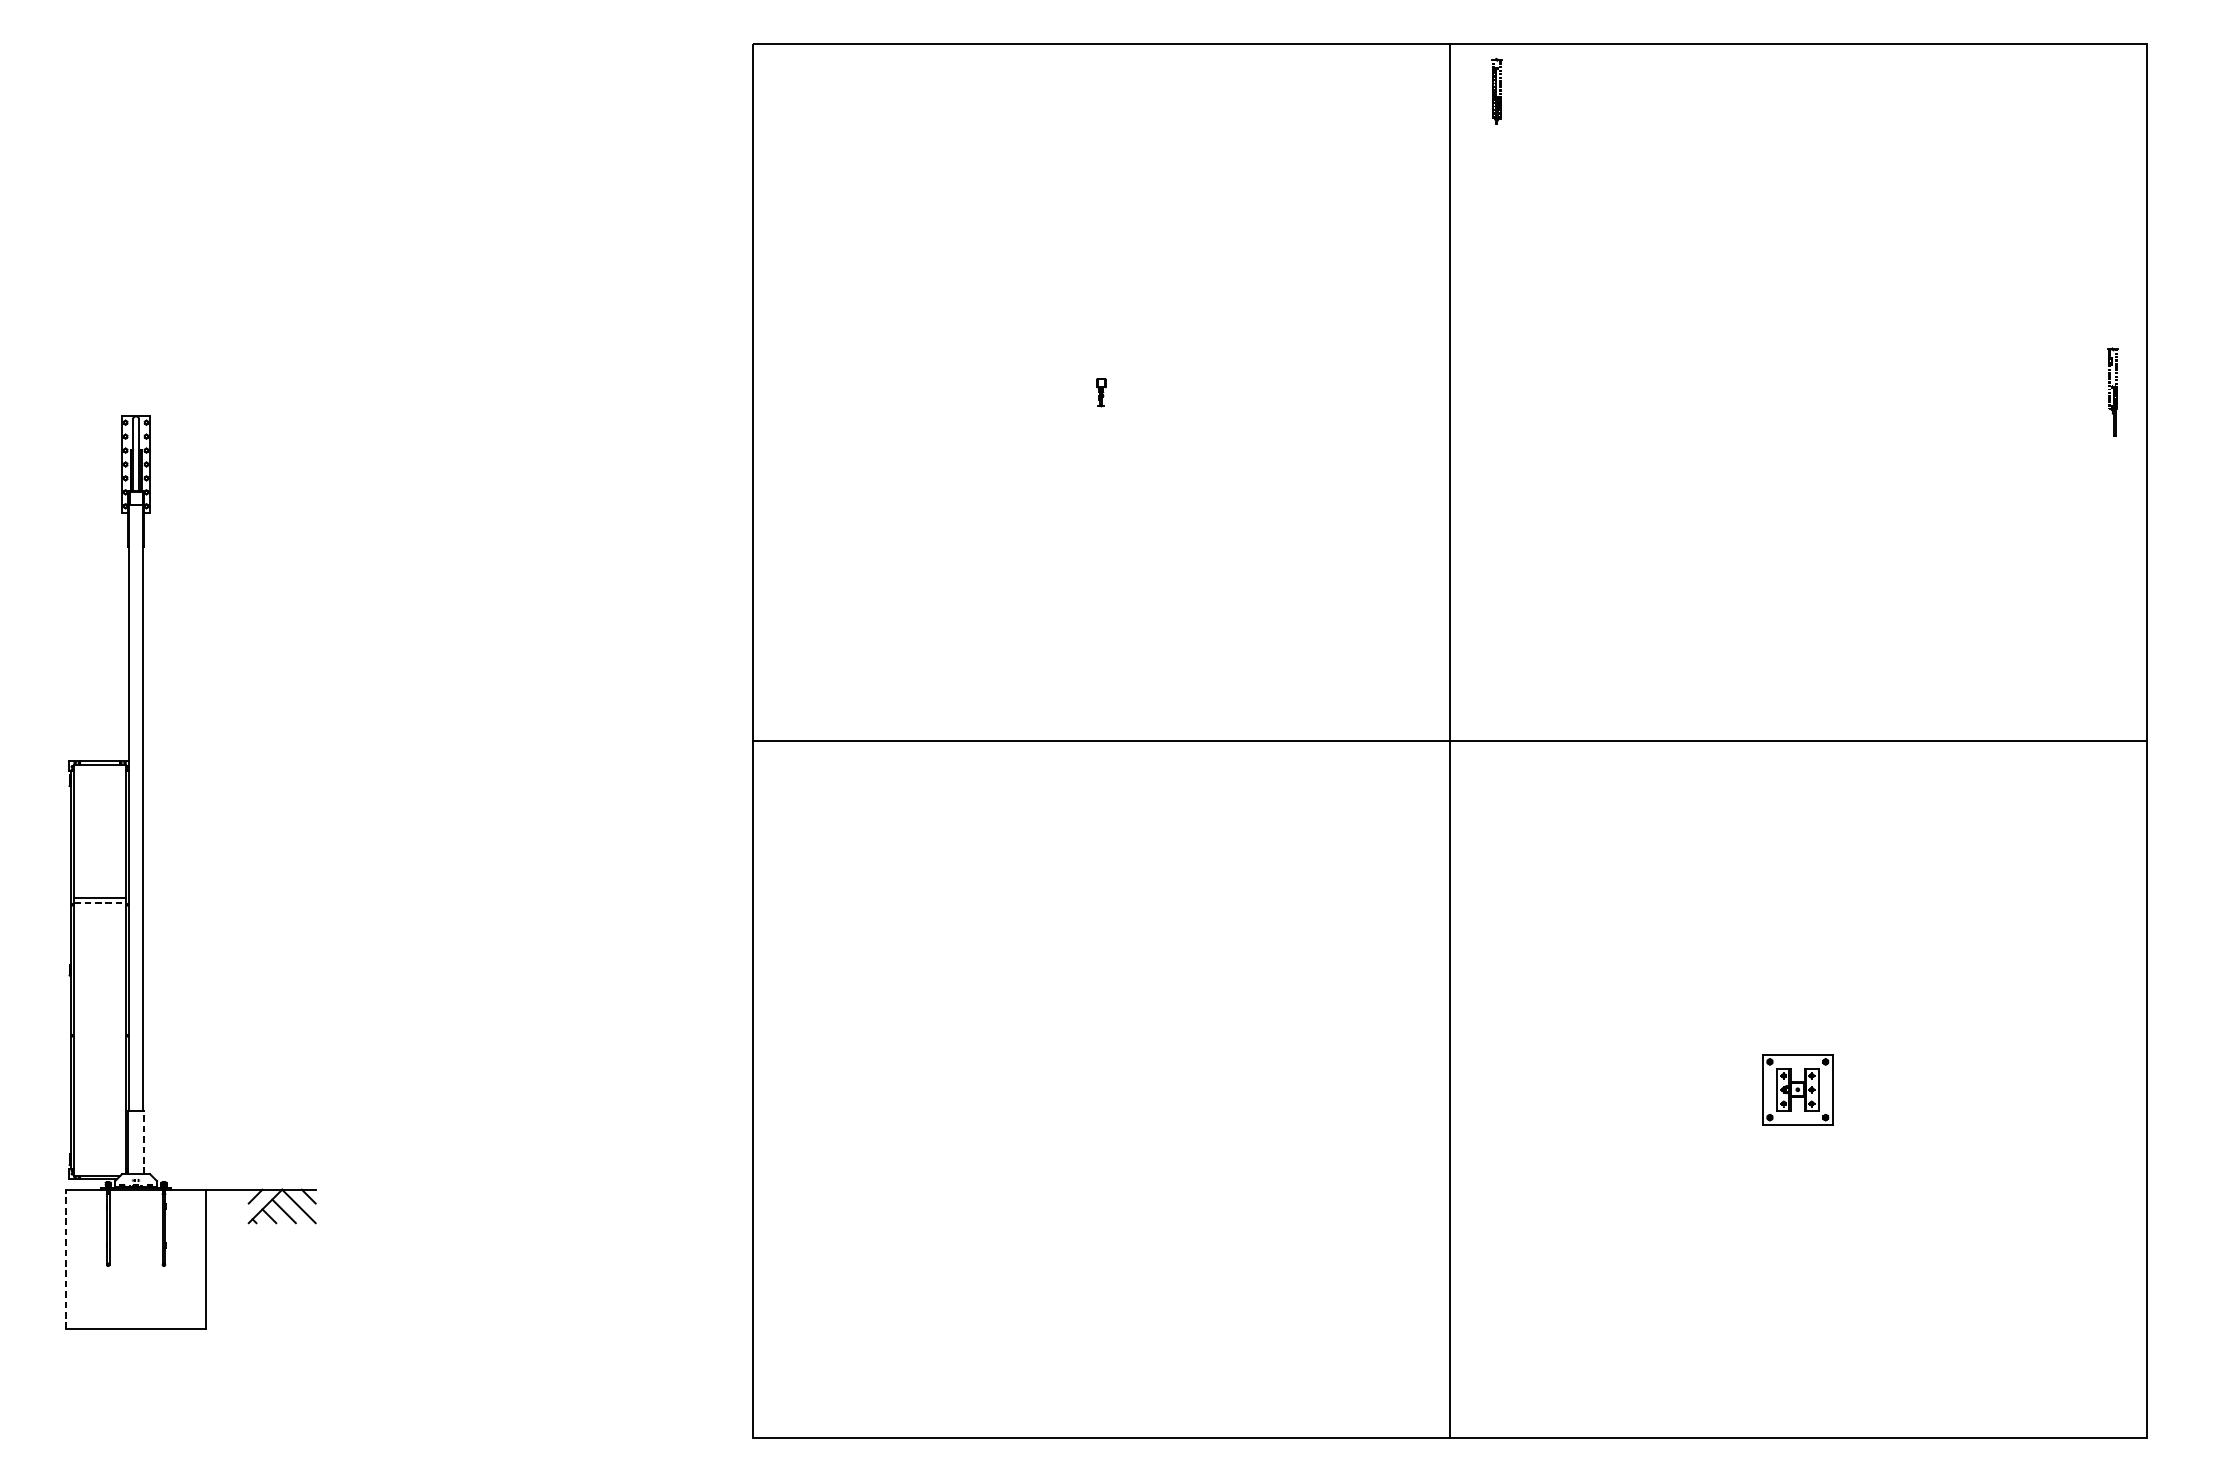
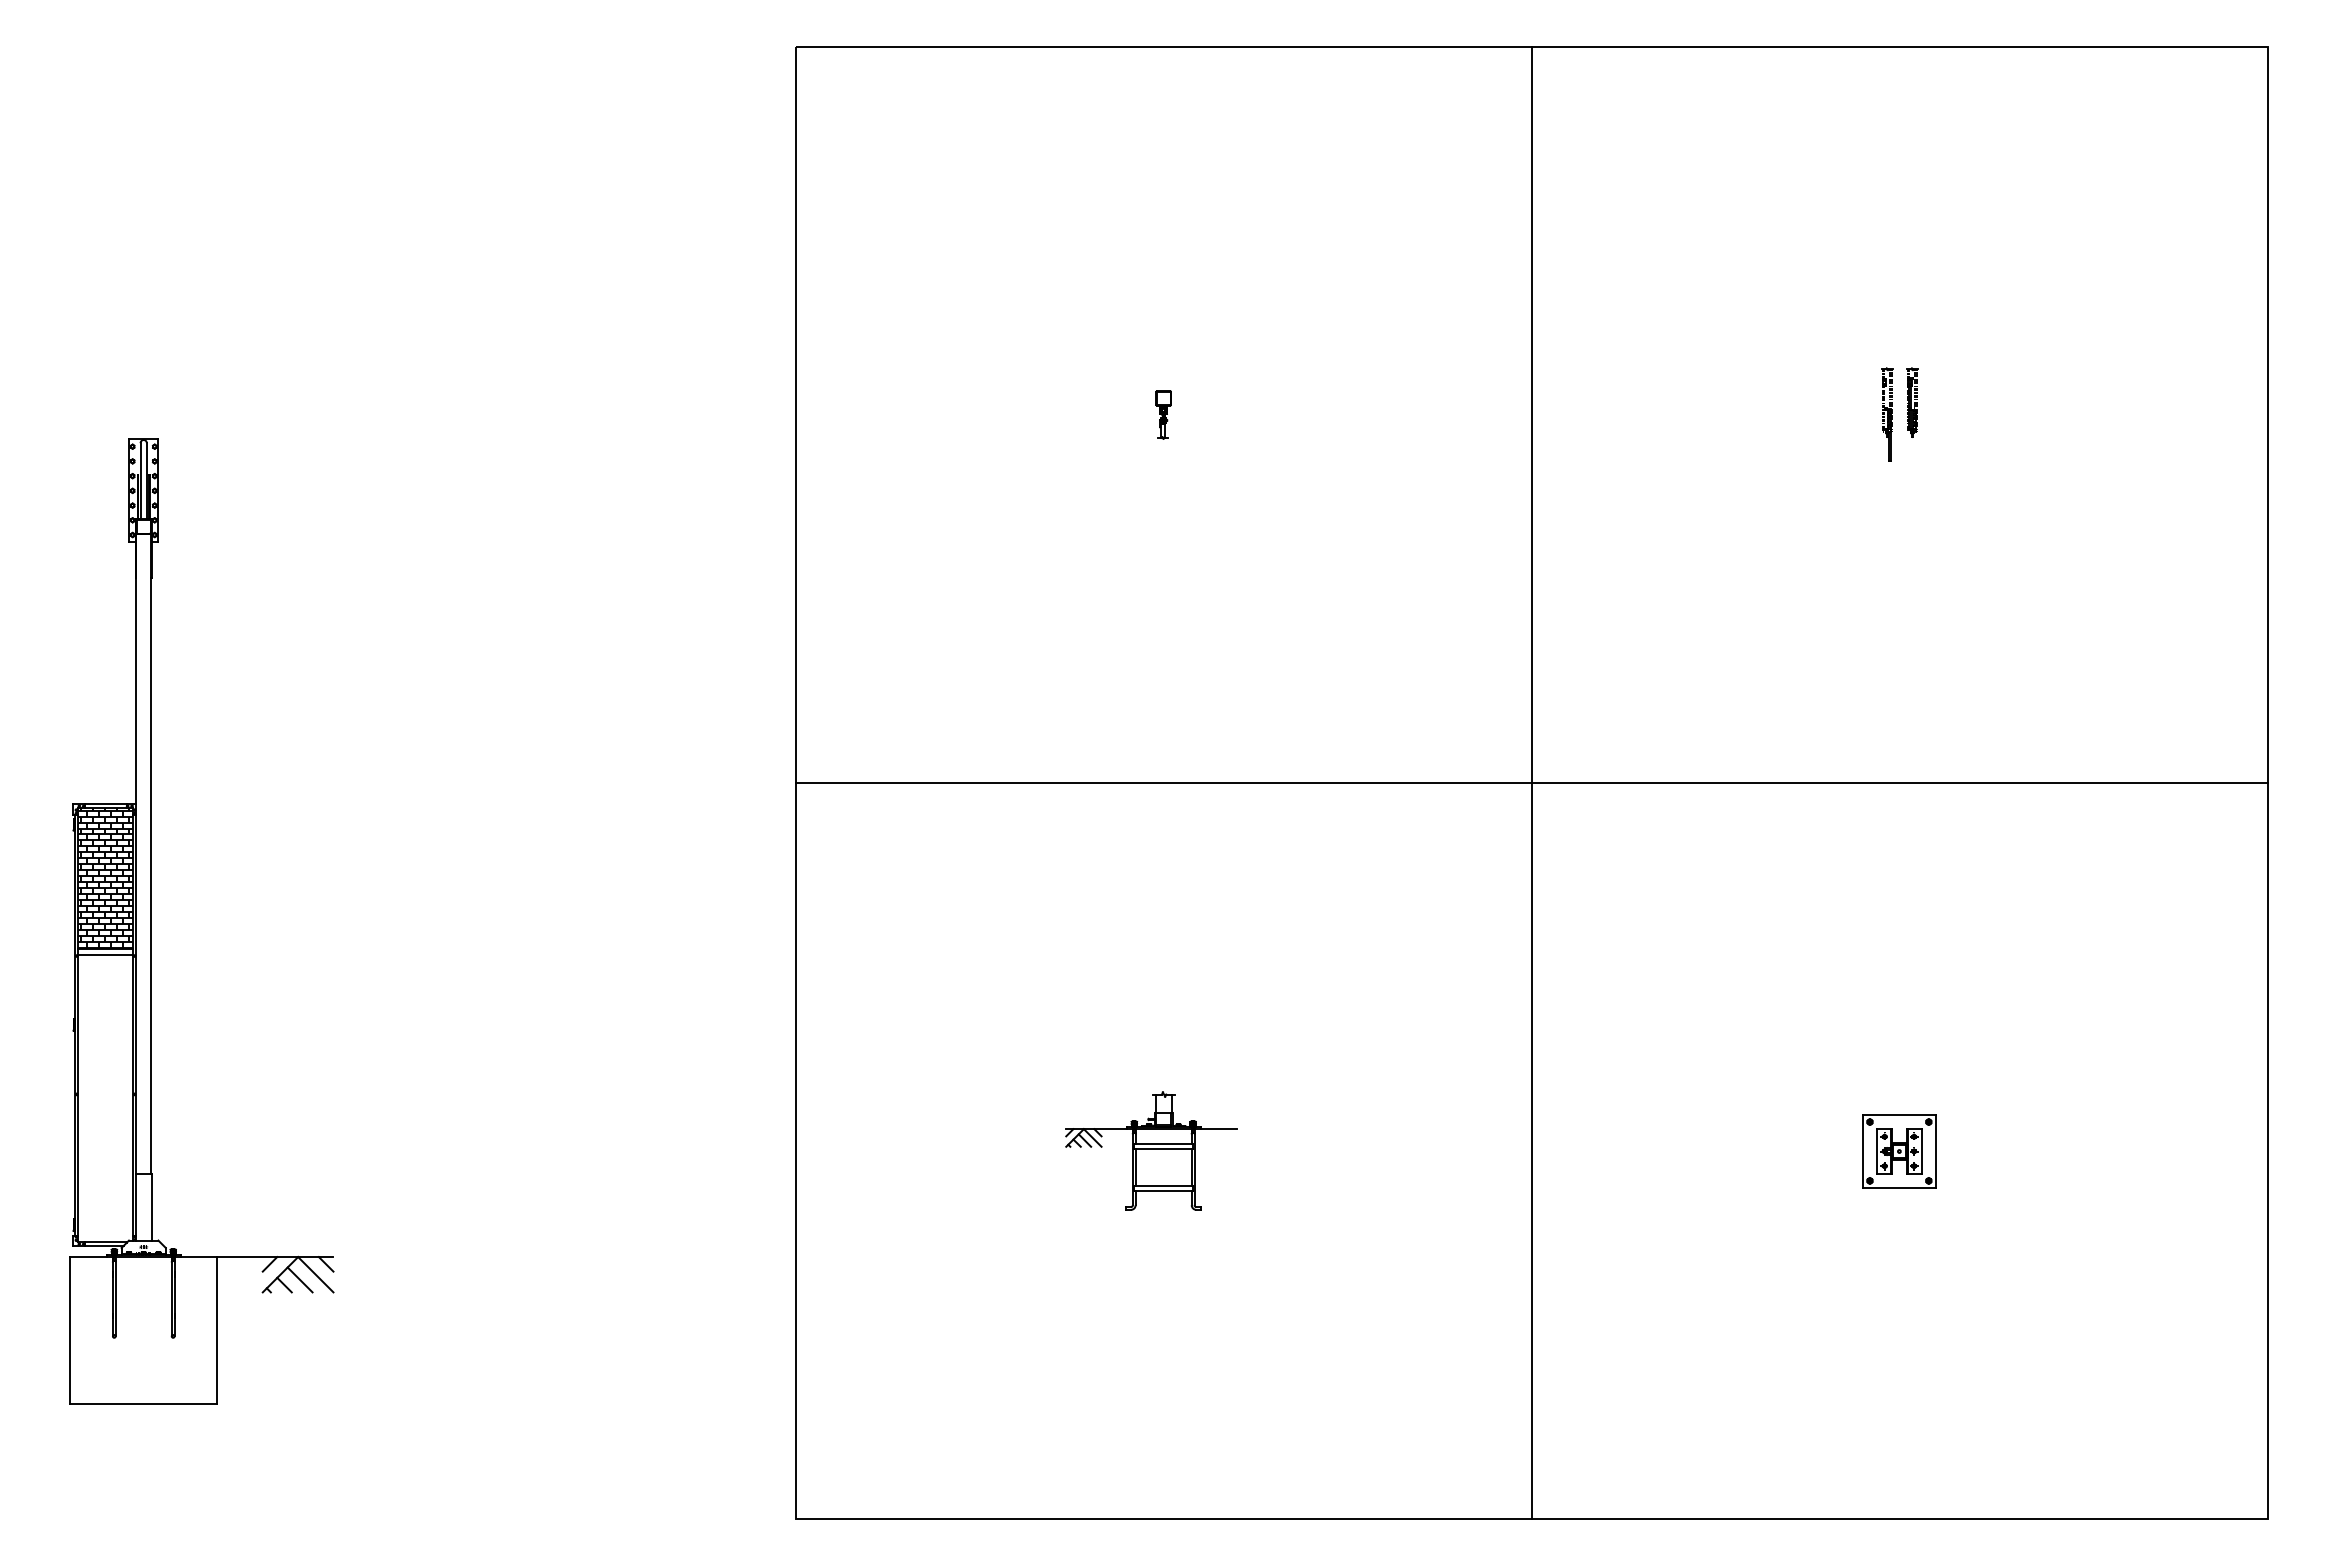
part: (1496, 91) -> (1912, 402), moved
part: (1101, 392) -> (1163, 414), size x1.67
part: (2113, 392) -> (1887, 414), moved
hatch: (99, 831) -> (105, 878), added
line: (100, 903) -> (106, 954), dashed -> solid
part: (1089, 1088) -> (1151, 1150), added
line: (143, 1141) -> (151, 1206), dashed -> solid
line: (66, 1259) -> (70, 1330), dashed -> solid

